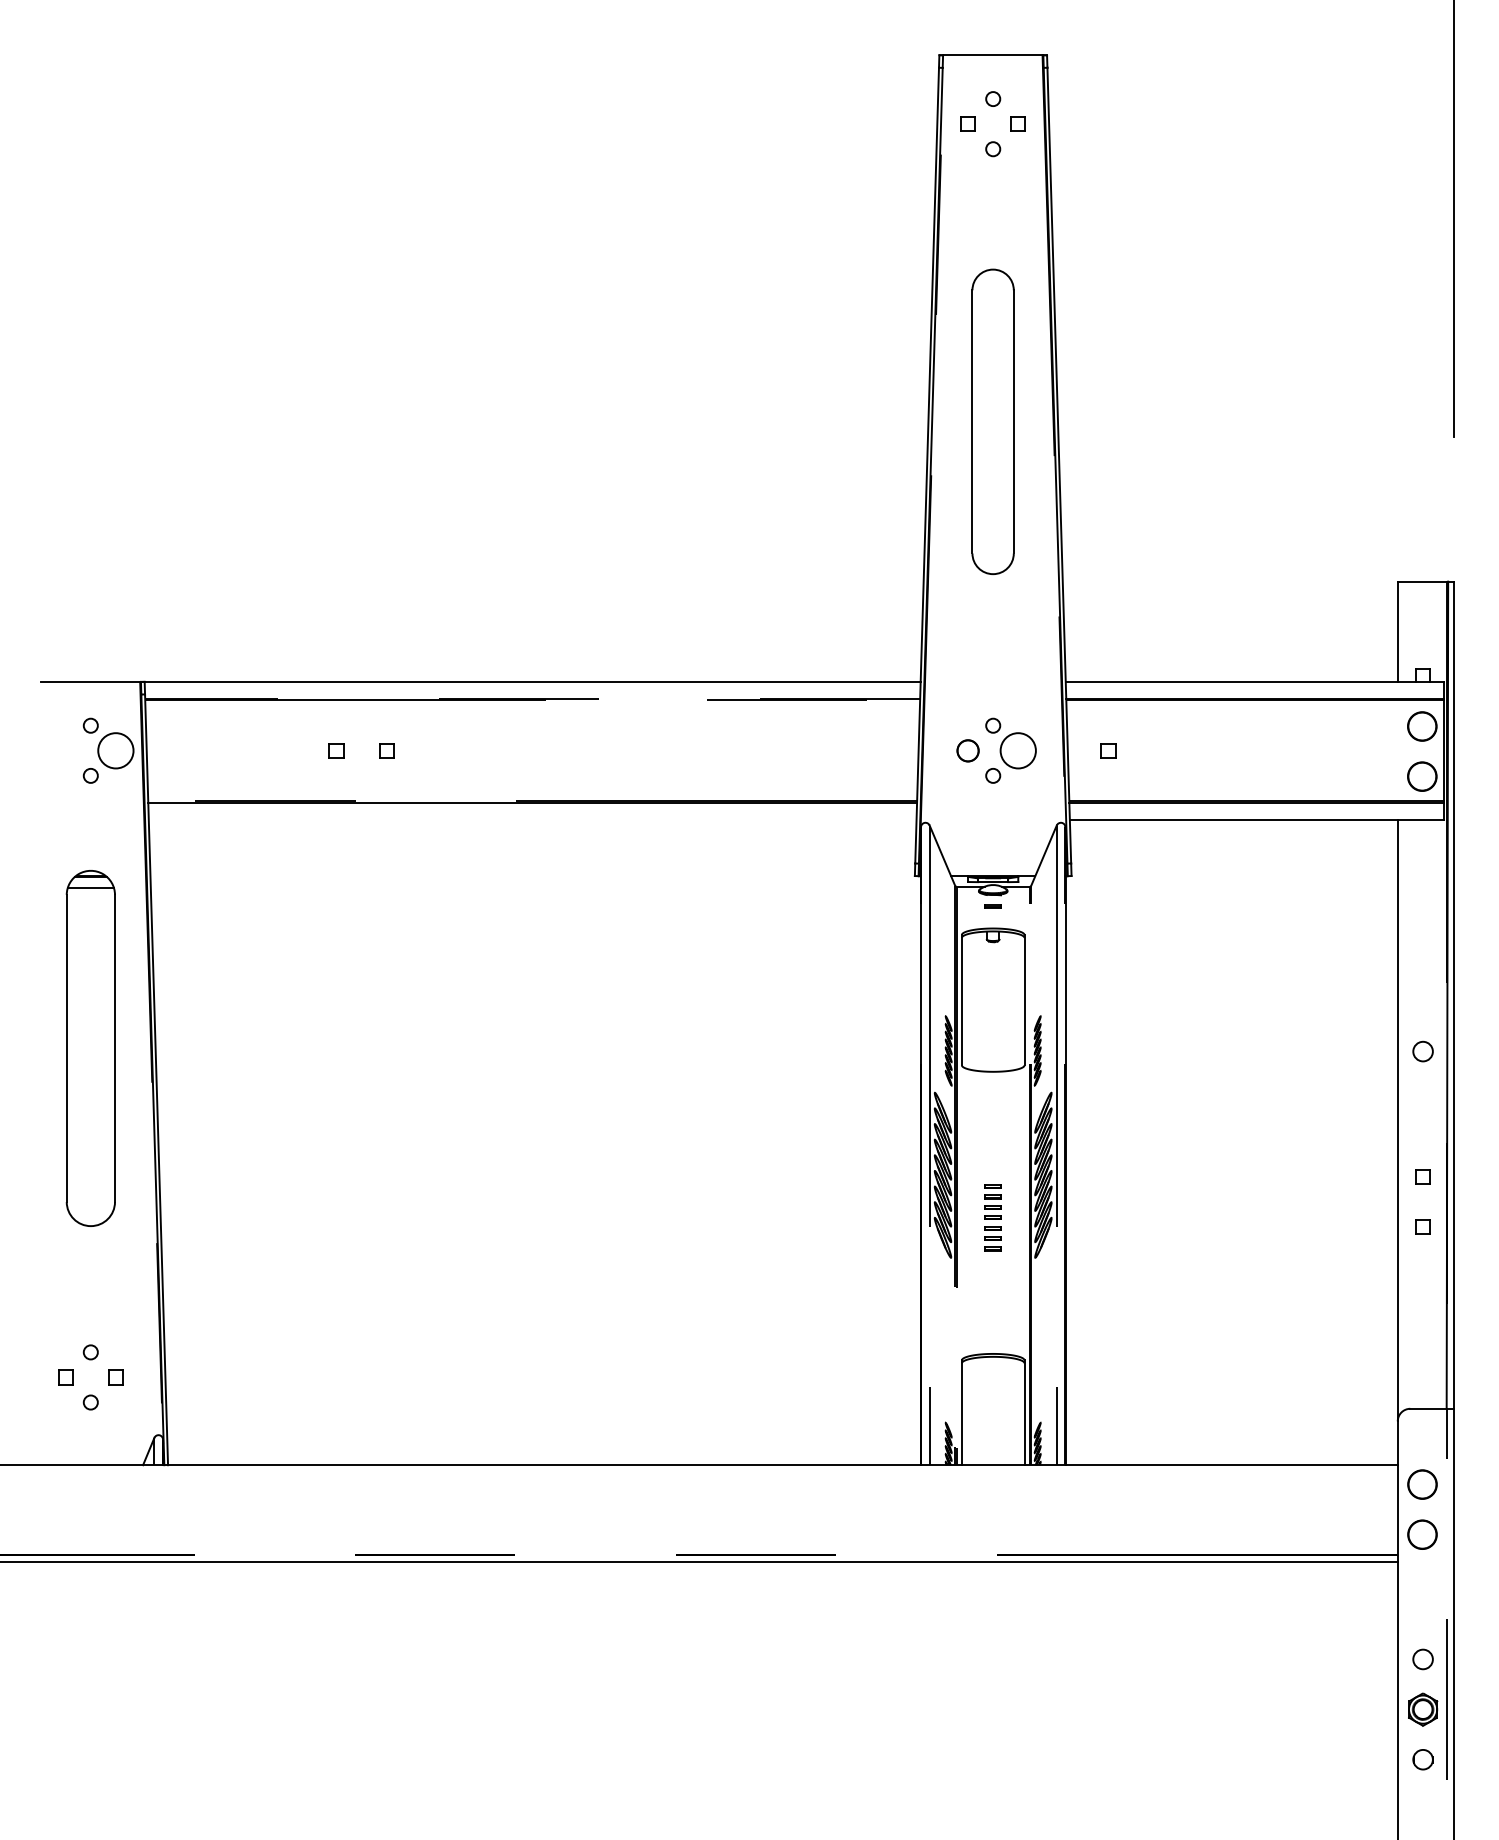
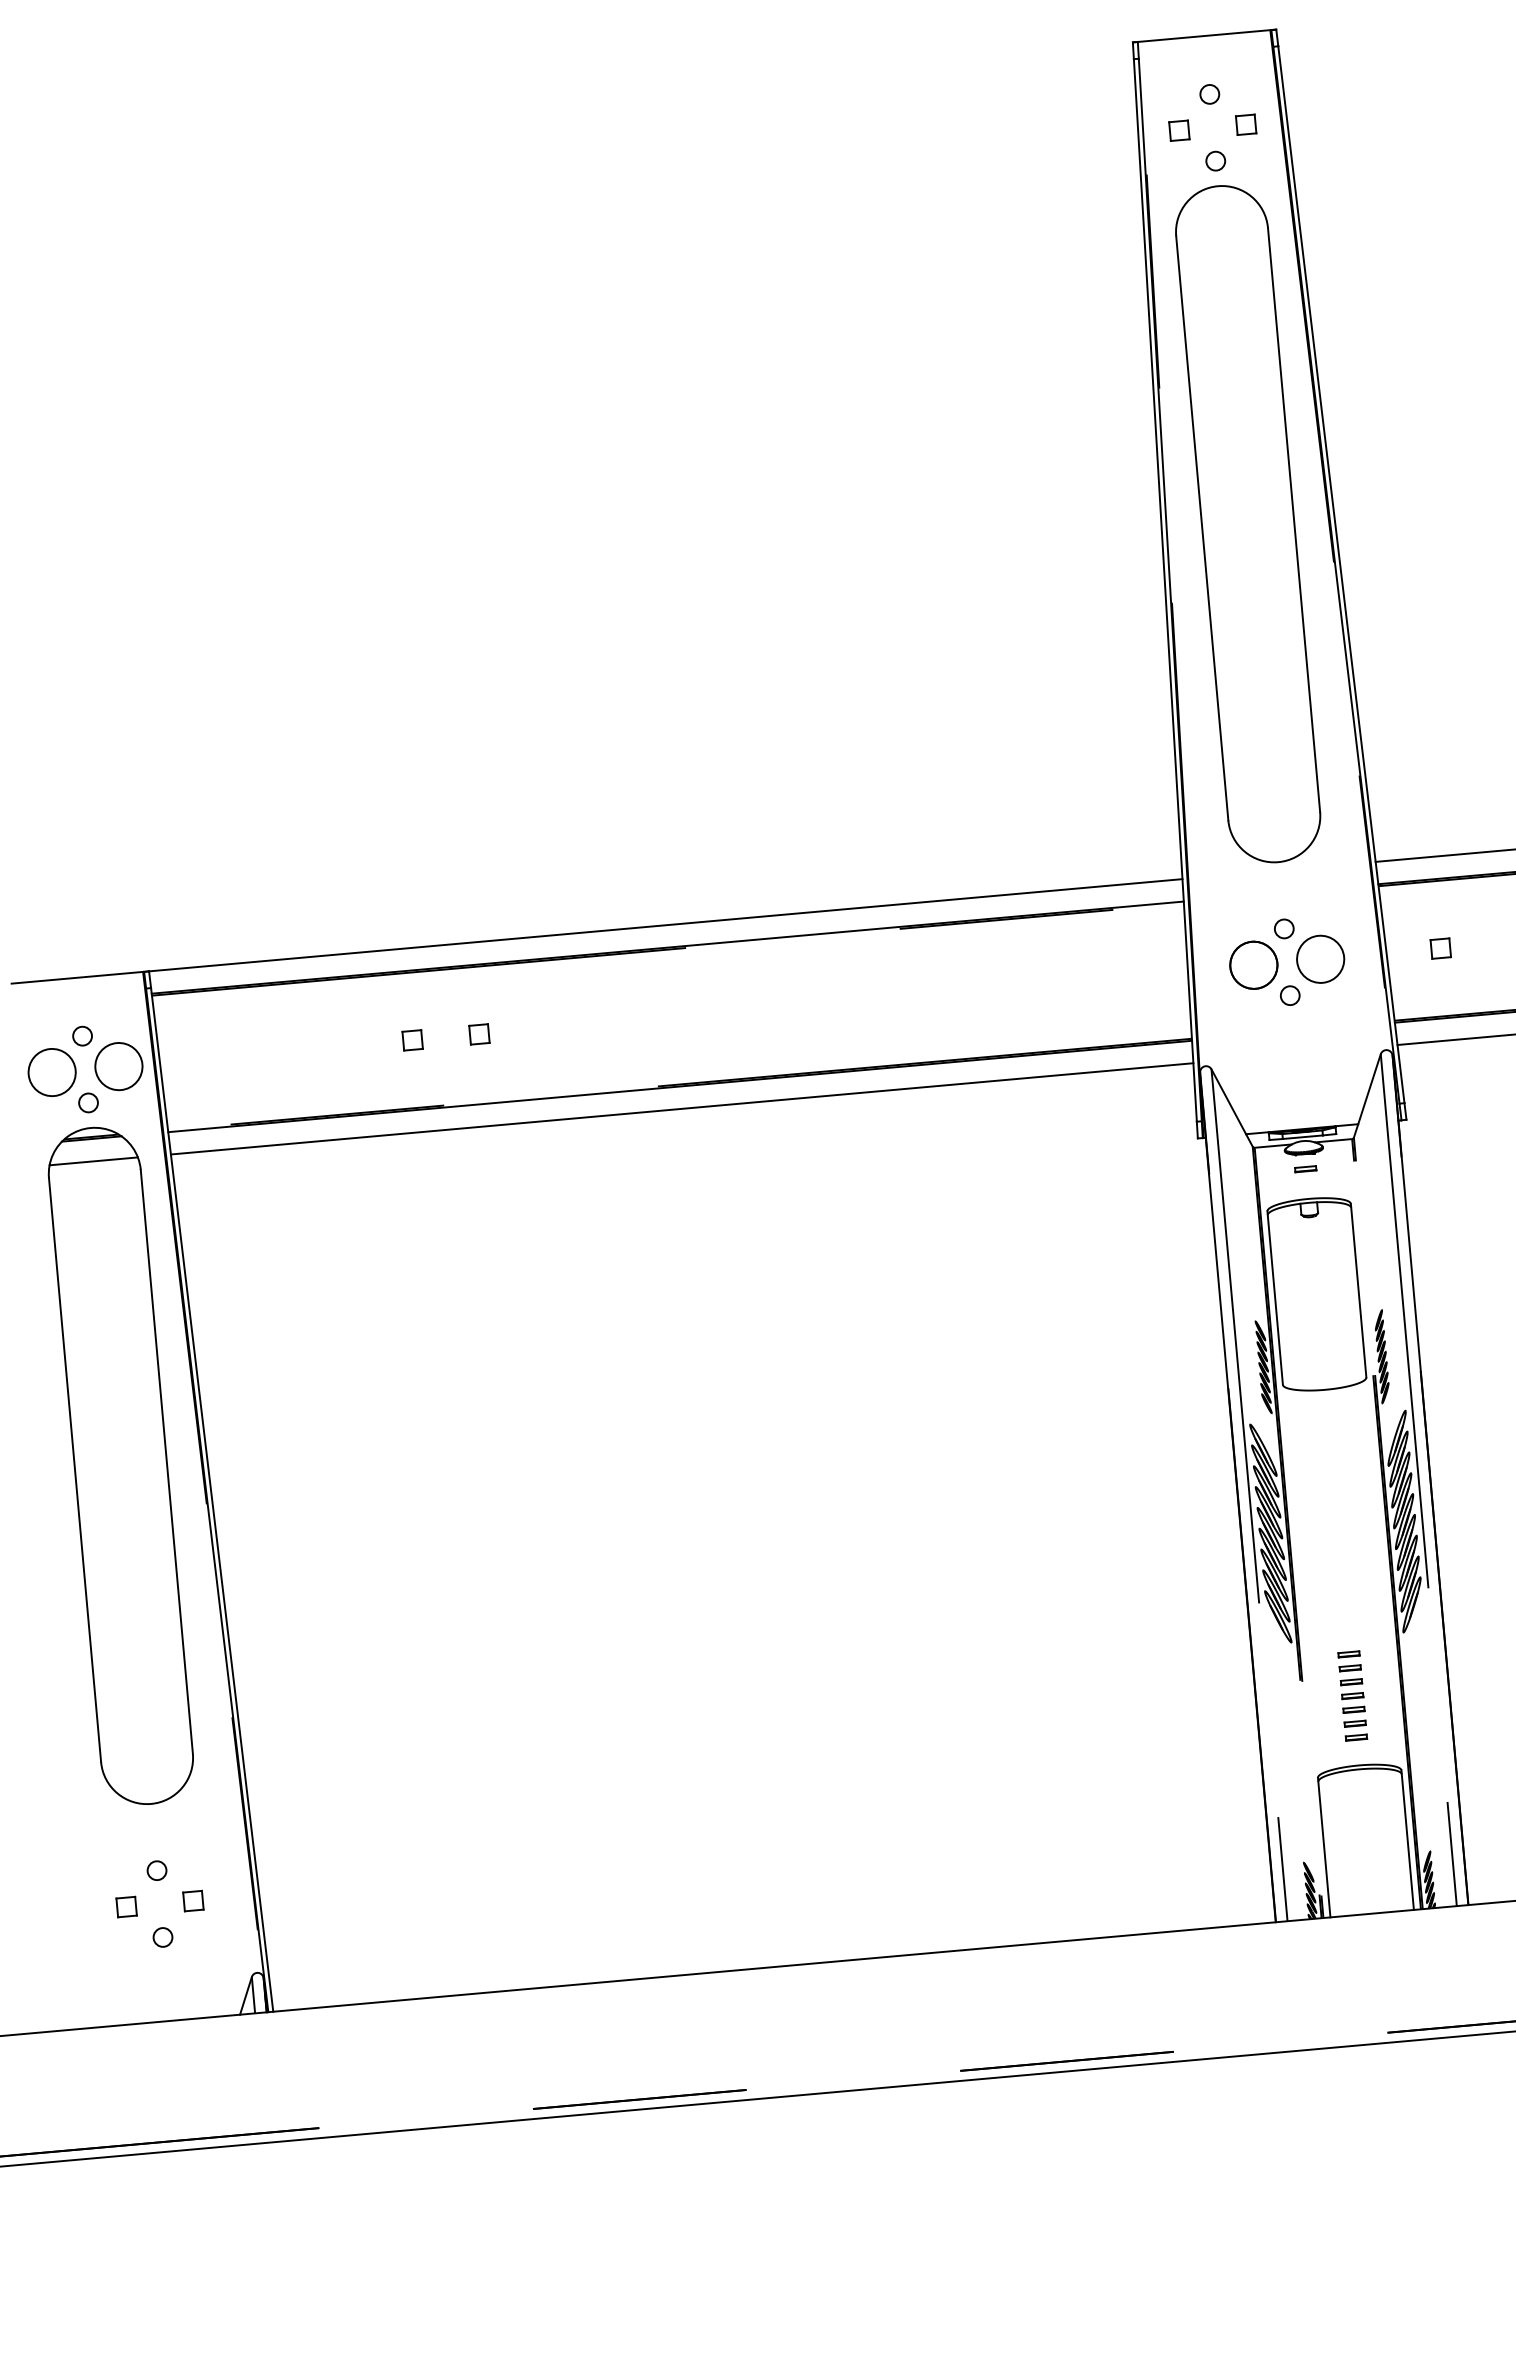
part: (992, 421) -> (1247, 523), size x1.67
line: (532, 698) -> (667, 947), dashed -> solid
circle: (65, 750) -> (51, 1072), added
circle: (967, 750) -> (1252, 964), size x1.67
line: (532, 819) -> (681, 1108), added
part: (90, 1048) -> (120, 1466), size x1.43
part: (992, 1217) -> (1351, 1695), moved

